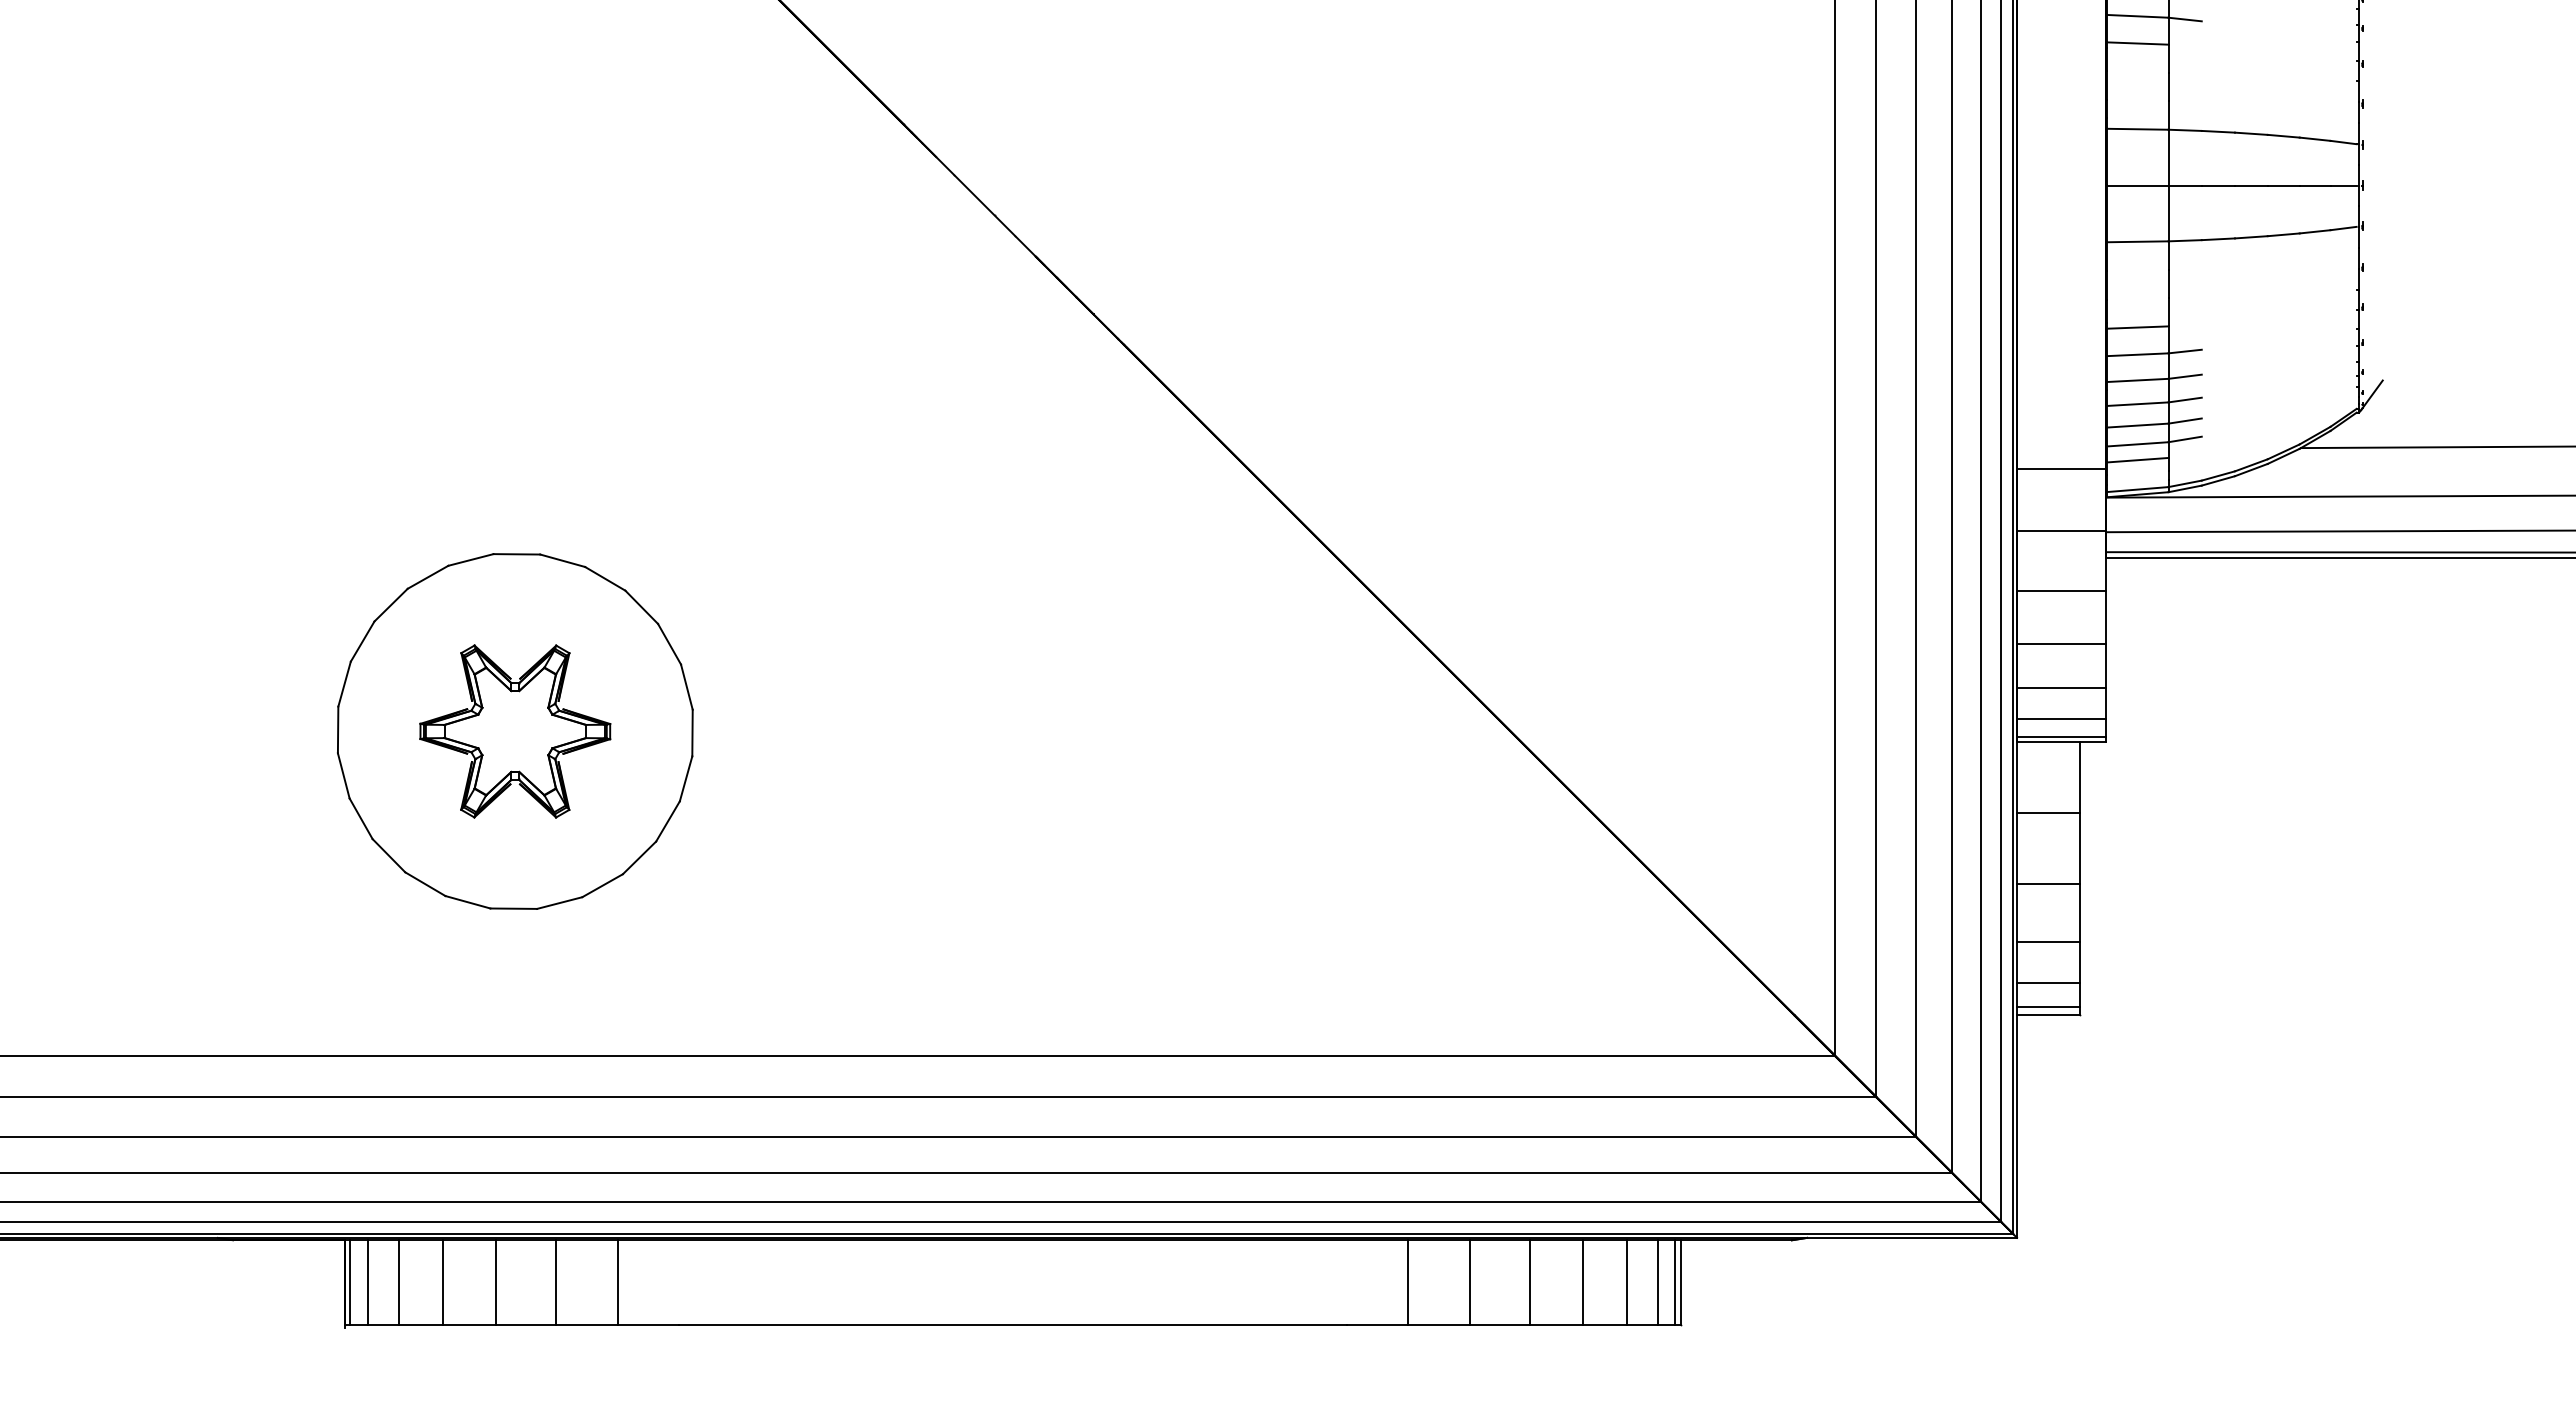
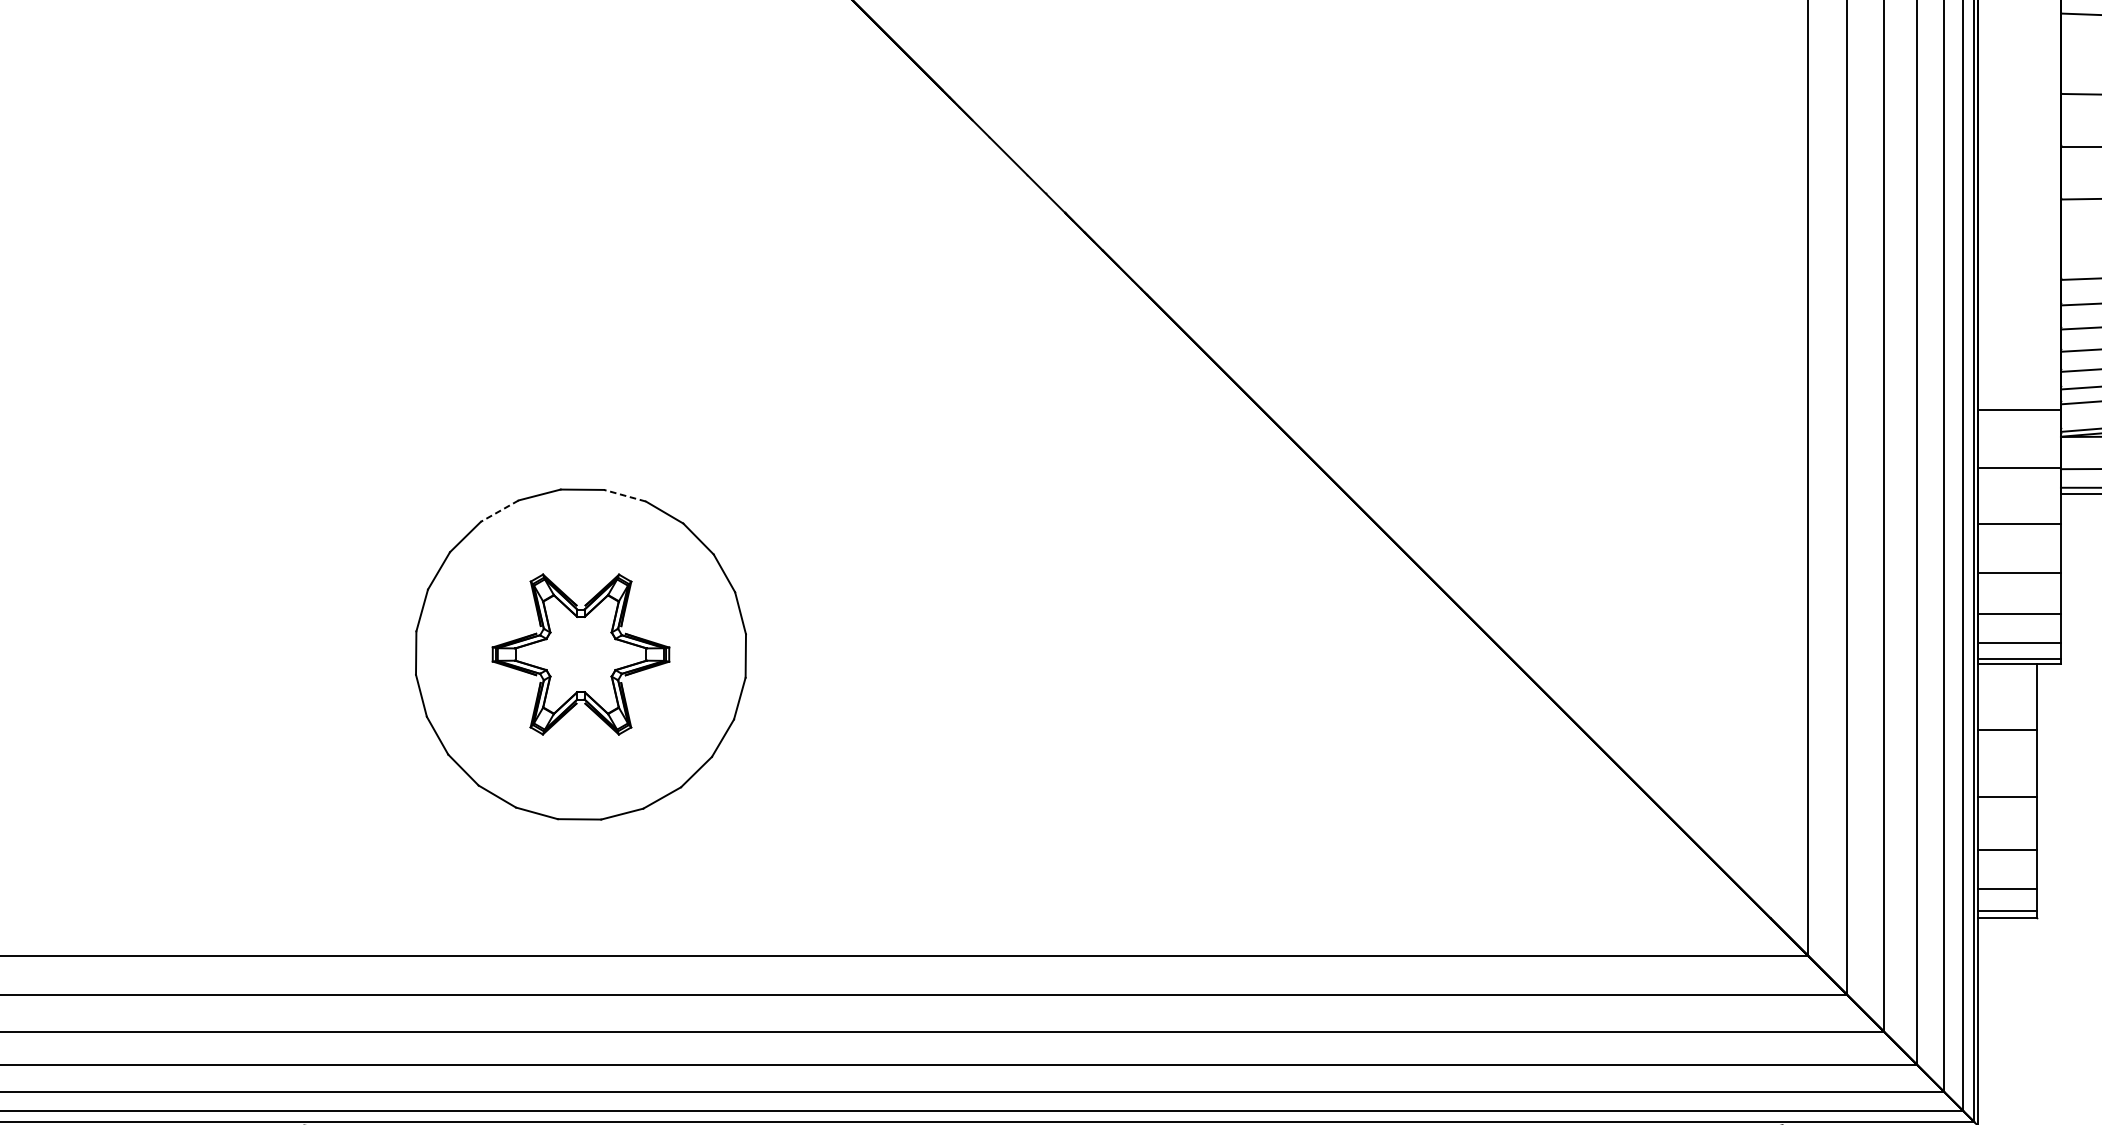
line: (562, 560) -> (624, 495), solid -> dashed
line: (427, 577) -> (499, 511), solid -> dashed

